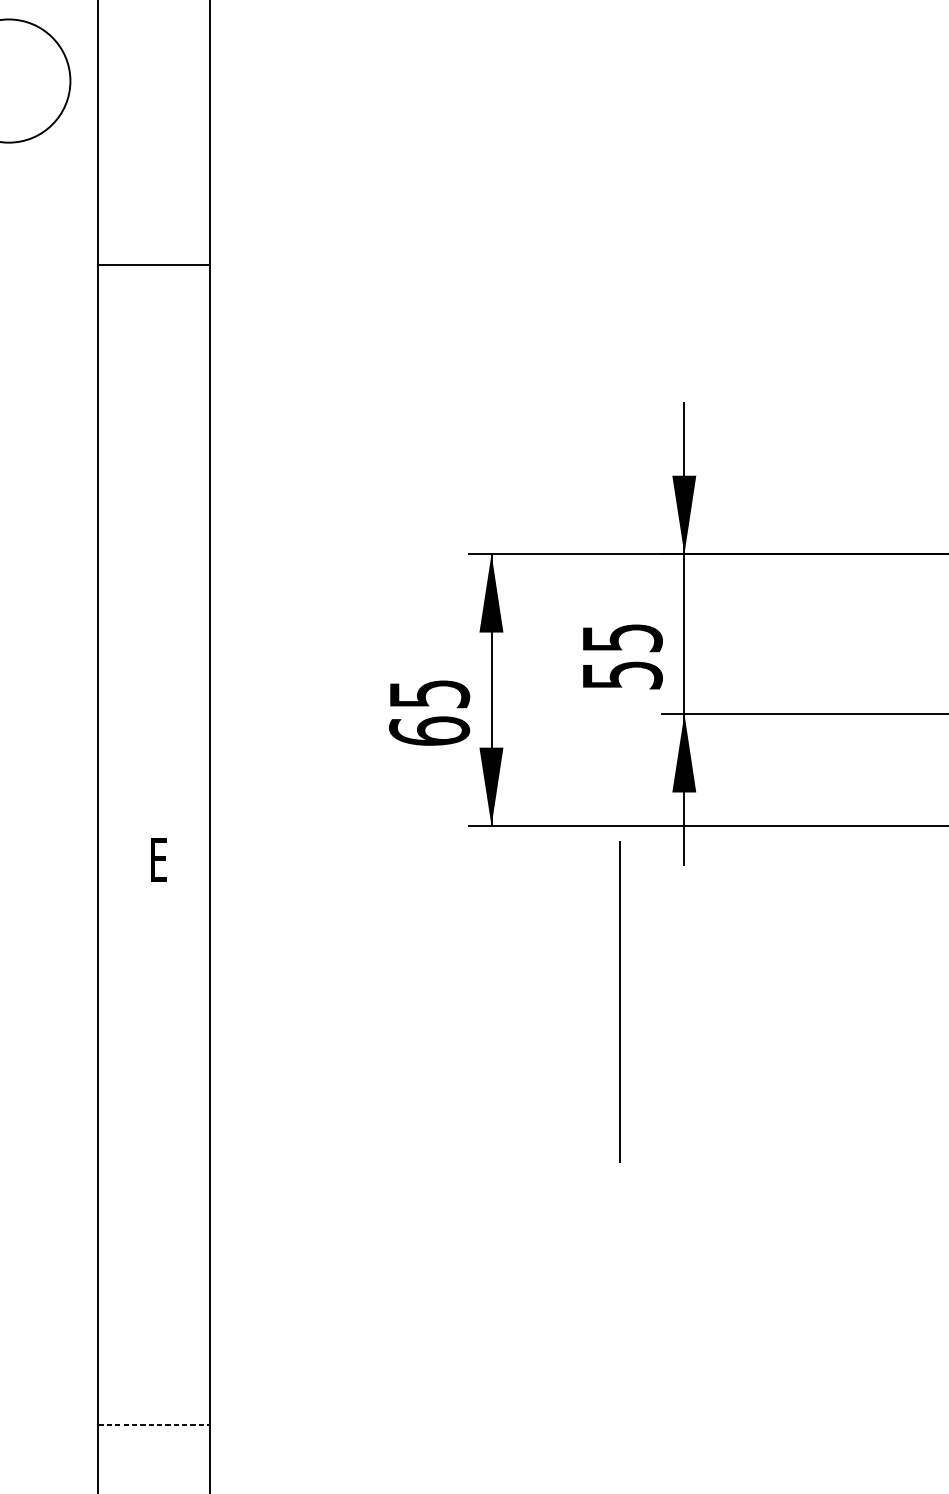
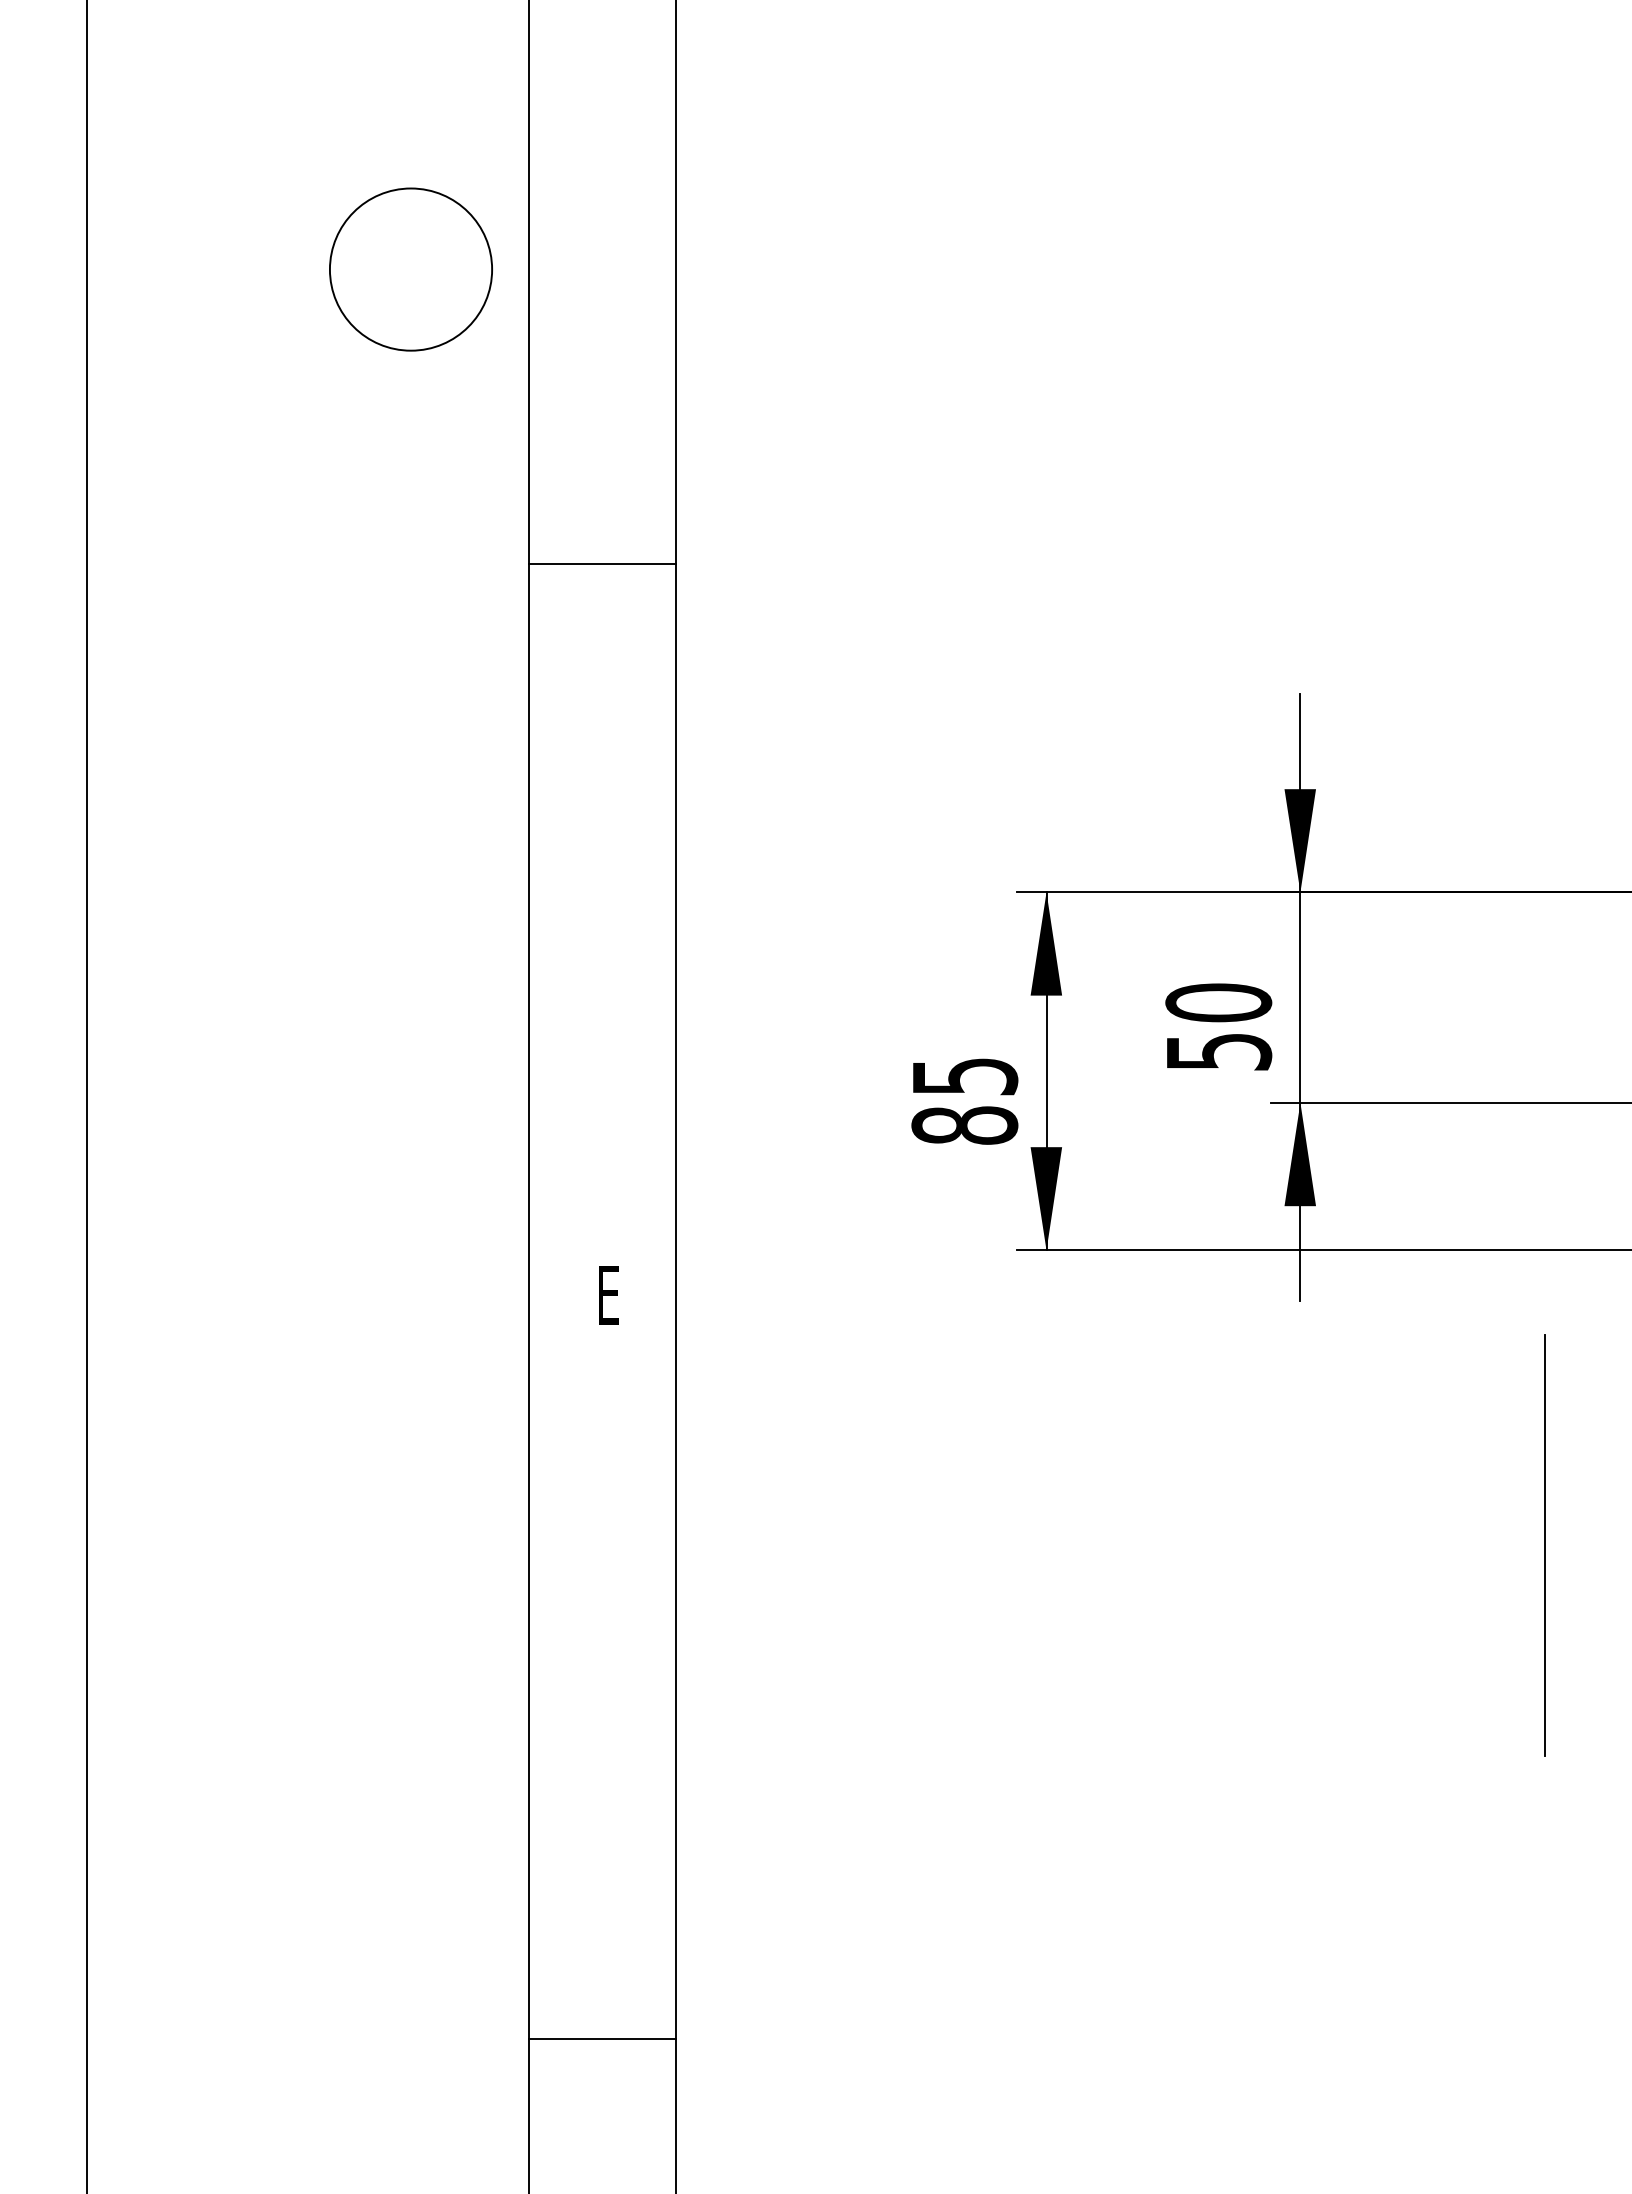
line: (154, 264) -> (602, 564), moved
text: (622, 637) -> (1218, 1002), 55 -> 50
text: (429, 731) -> (964, 1125), 65 -> 85
line: (619, 1002) -> (1544, 1545), moved
line: (154, 1424) -> (602, 2038), dashed -> solid

